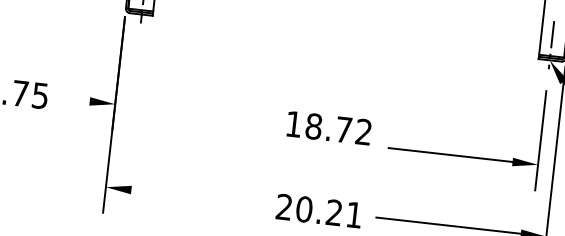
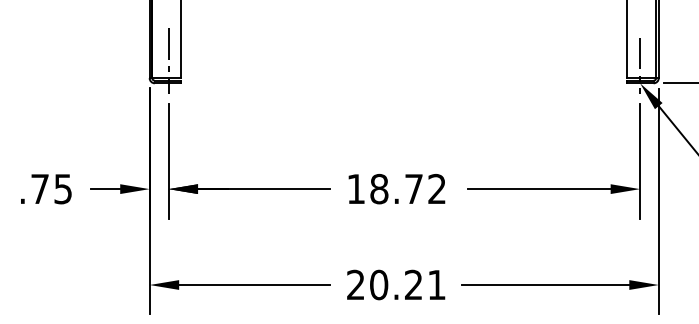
line: (76, 100) -> (105, 189), added
part: (201, 113) -> (249, 188), added
part: (463, 155) -> (553, 188), moved
line: (196, 197) -> (254, 285), added

